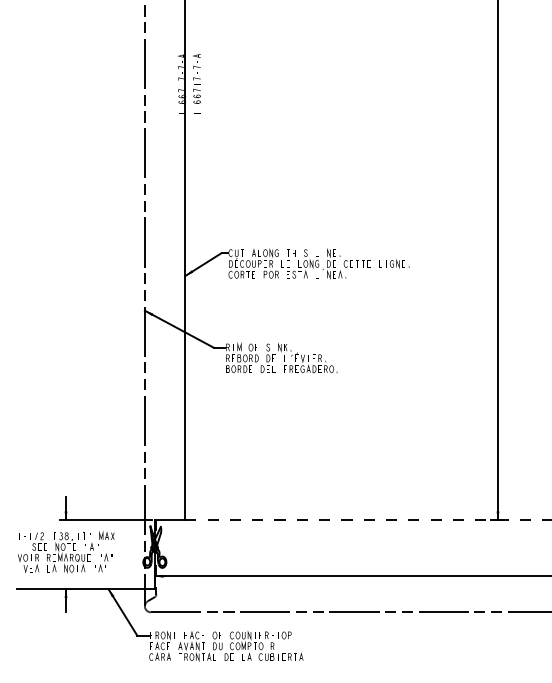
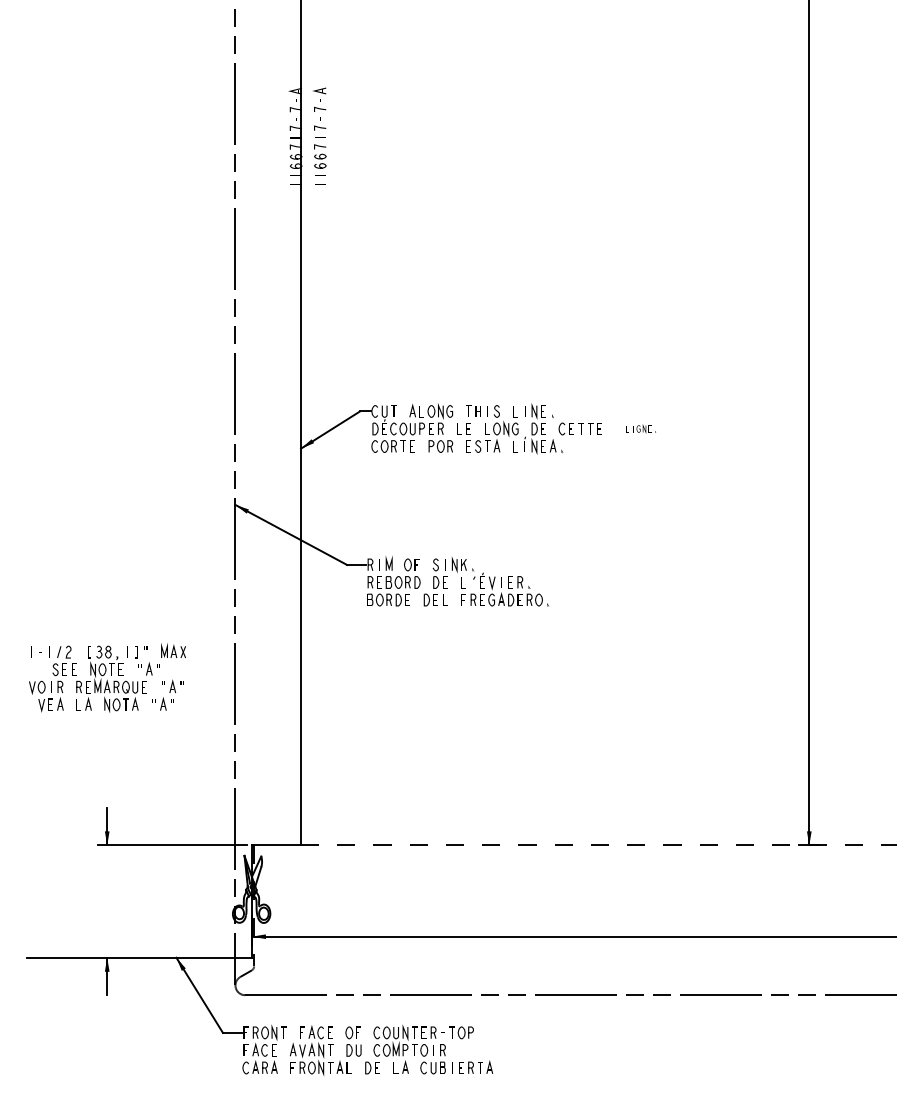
part: (394, 263) -> (641, 428), size x0.6
part: (66, 552) -> (107, 678), moved

